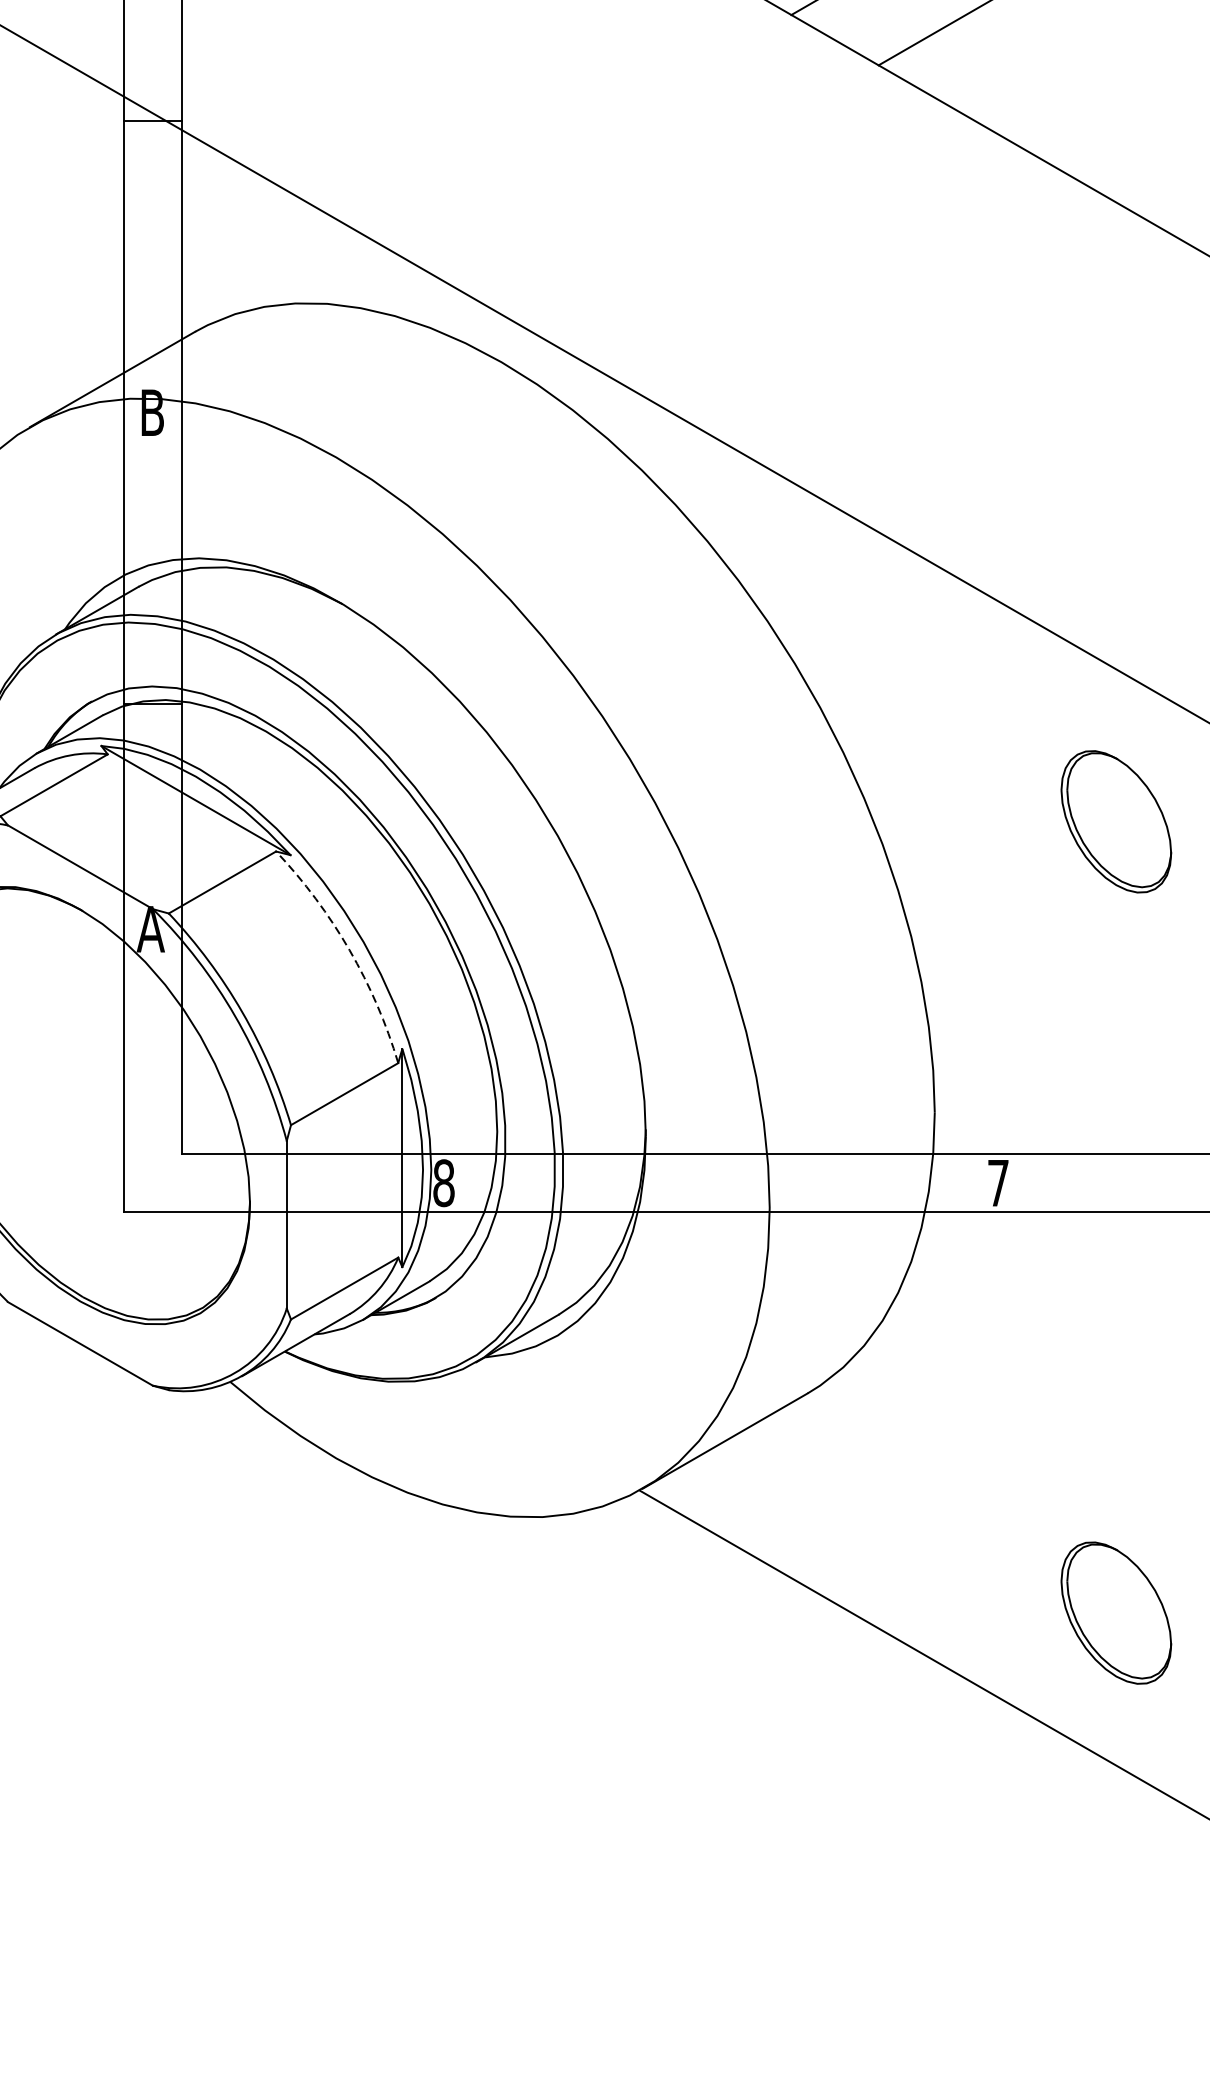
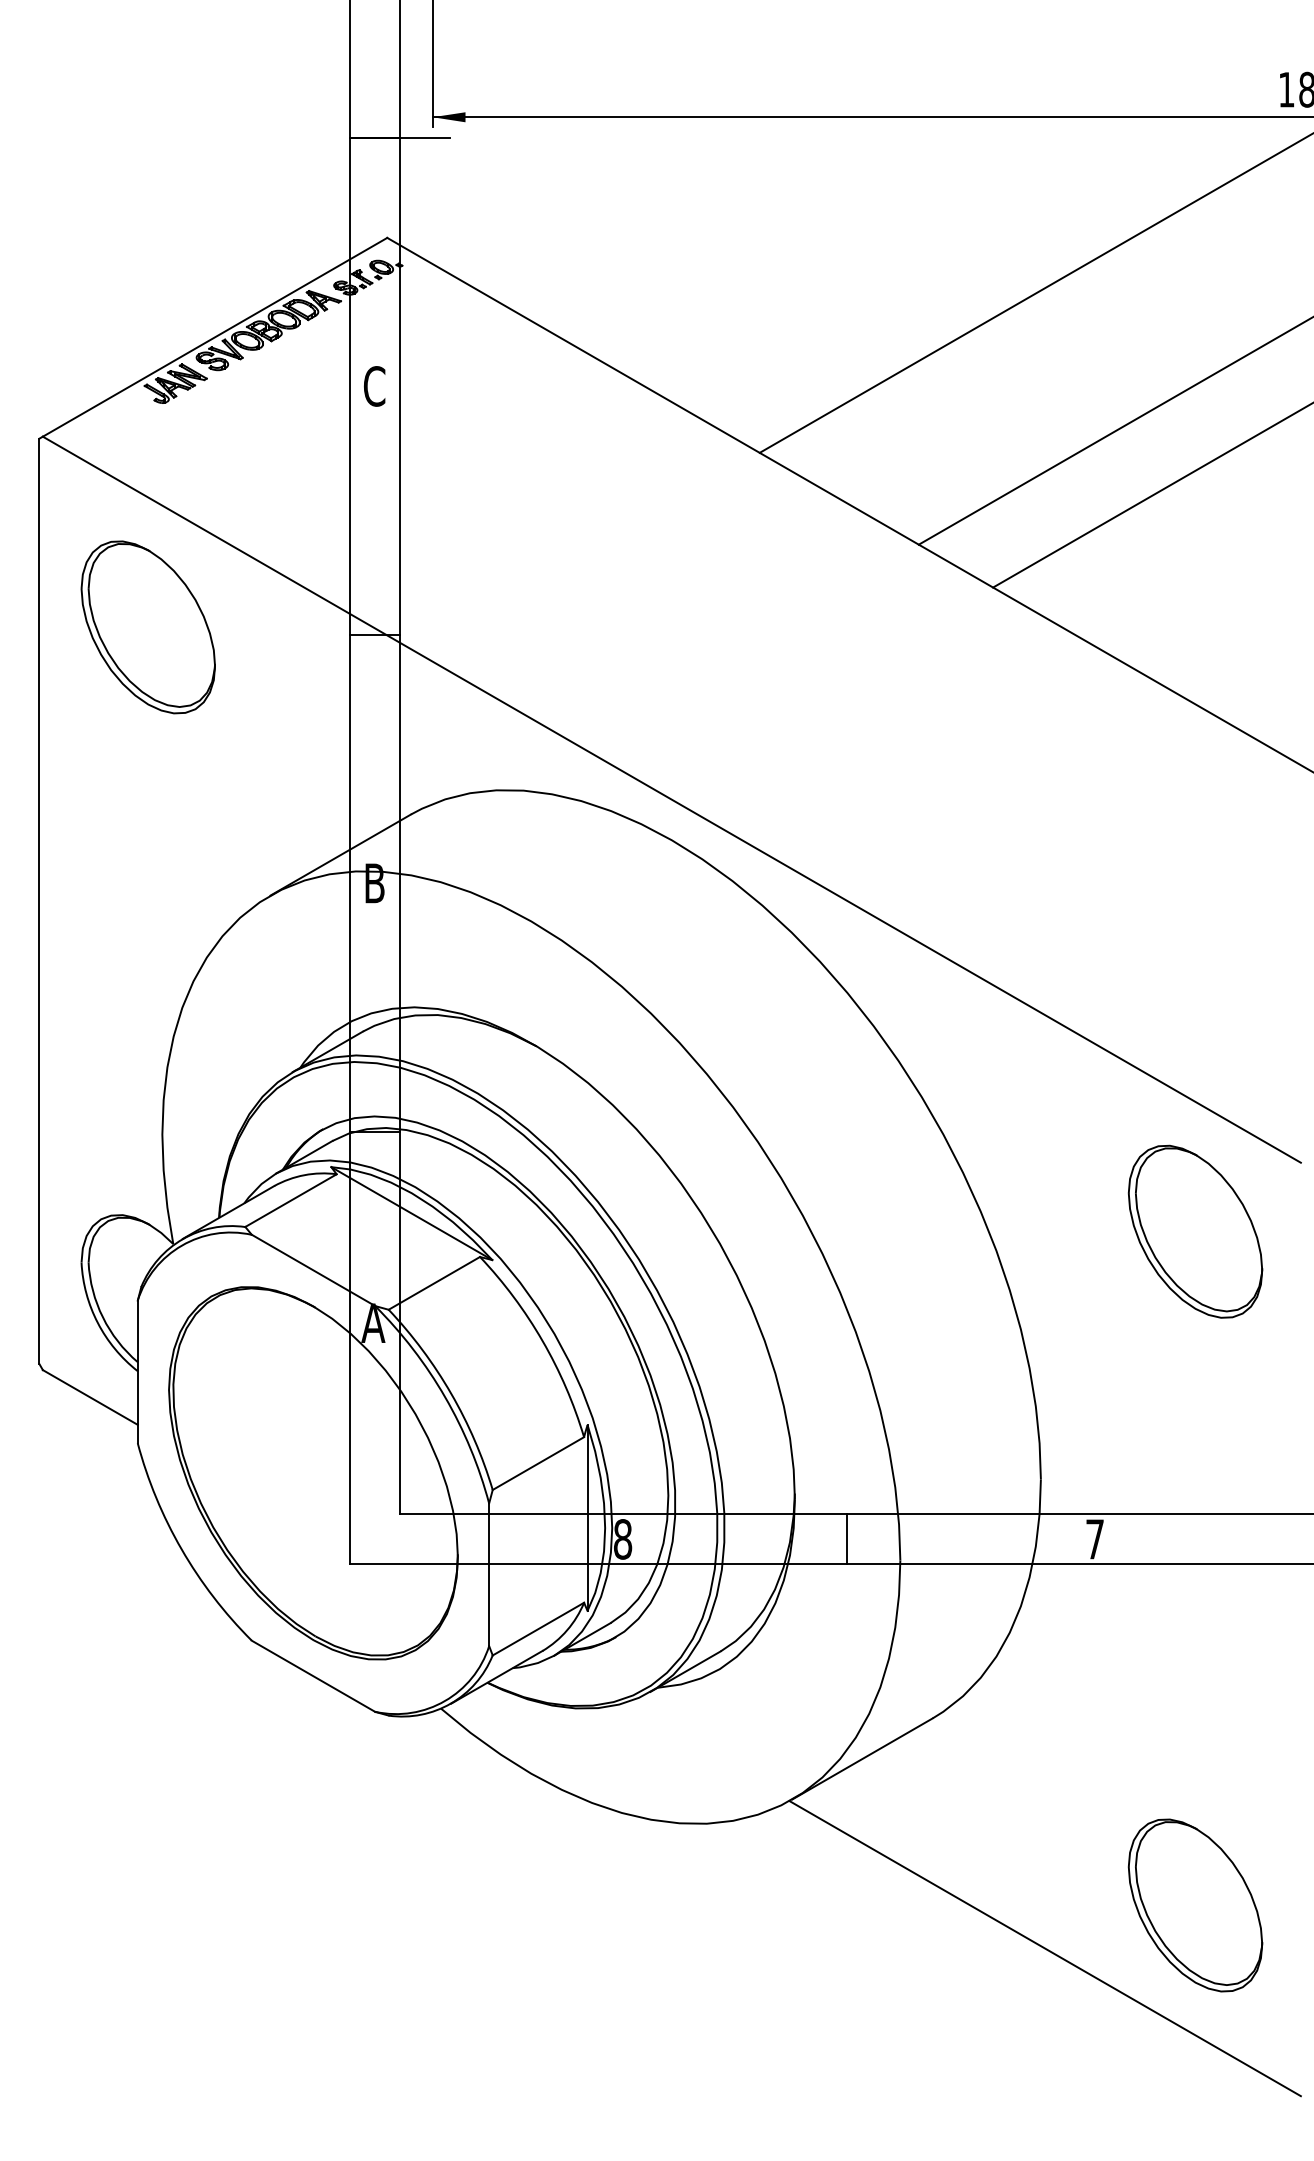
part: (1116, 821) -> (1195, 1231), size x1.43
arc: (349, 949) -> (542, 1340), dashed -> solid
line: (707, 1183) -> (847, 1539), added
part: (1116, 1613) -> (1195, 1905), size x1.43

